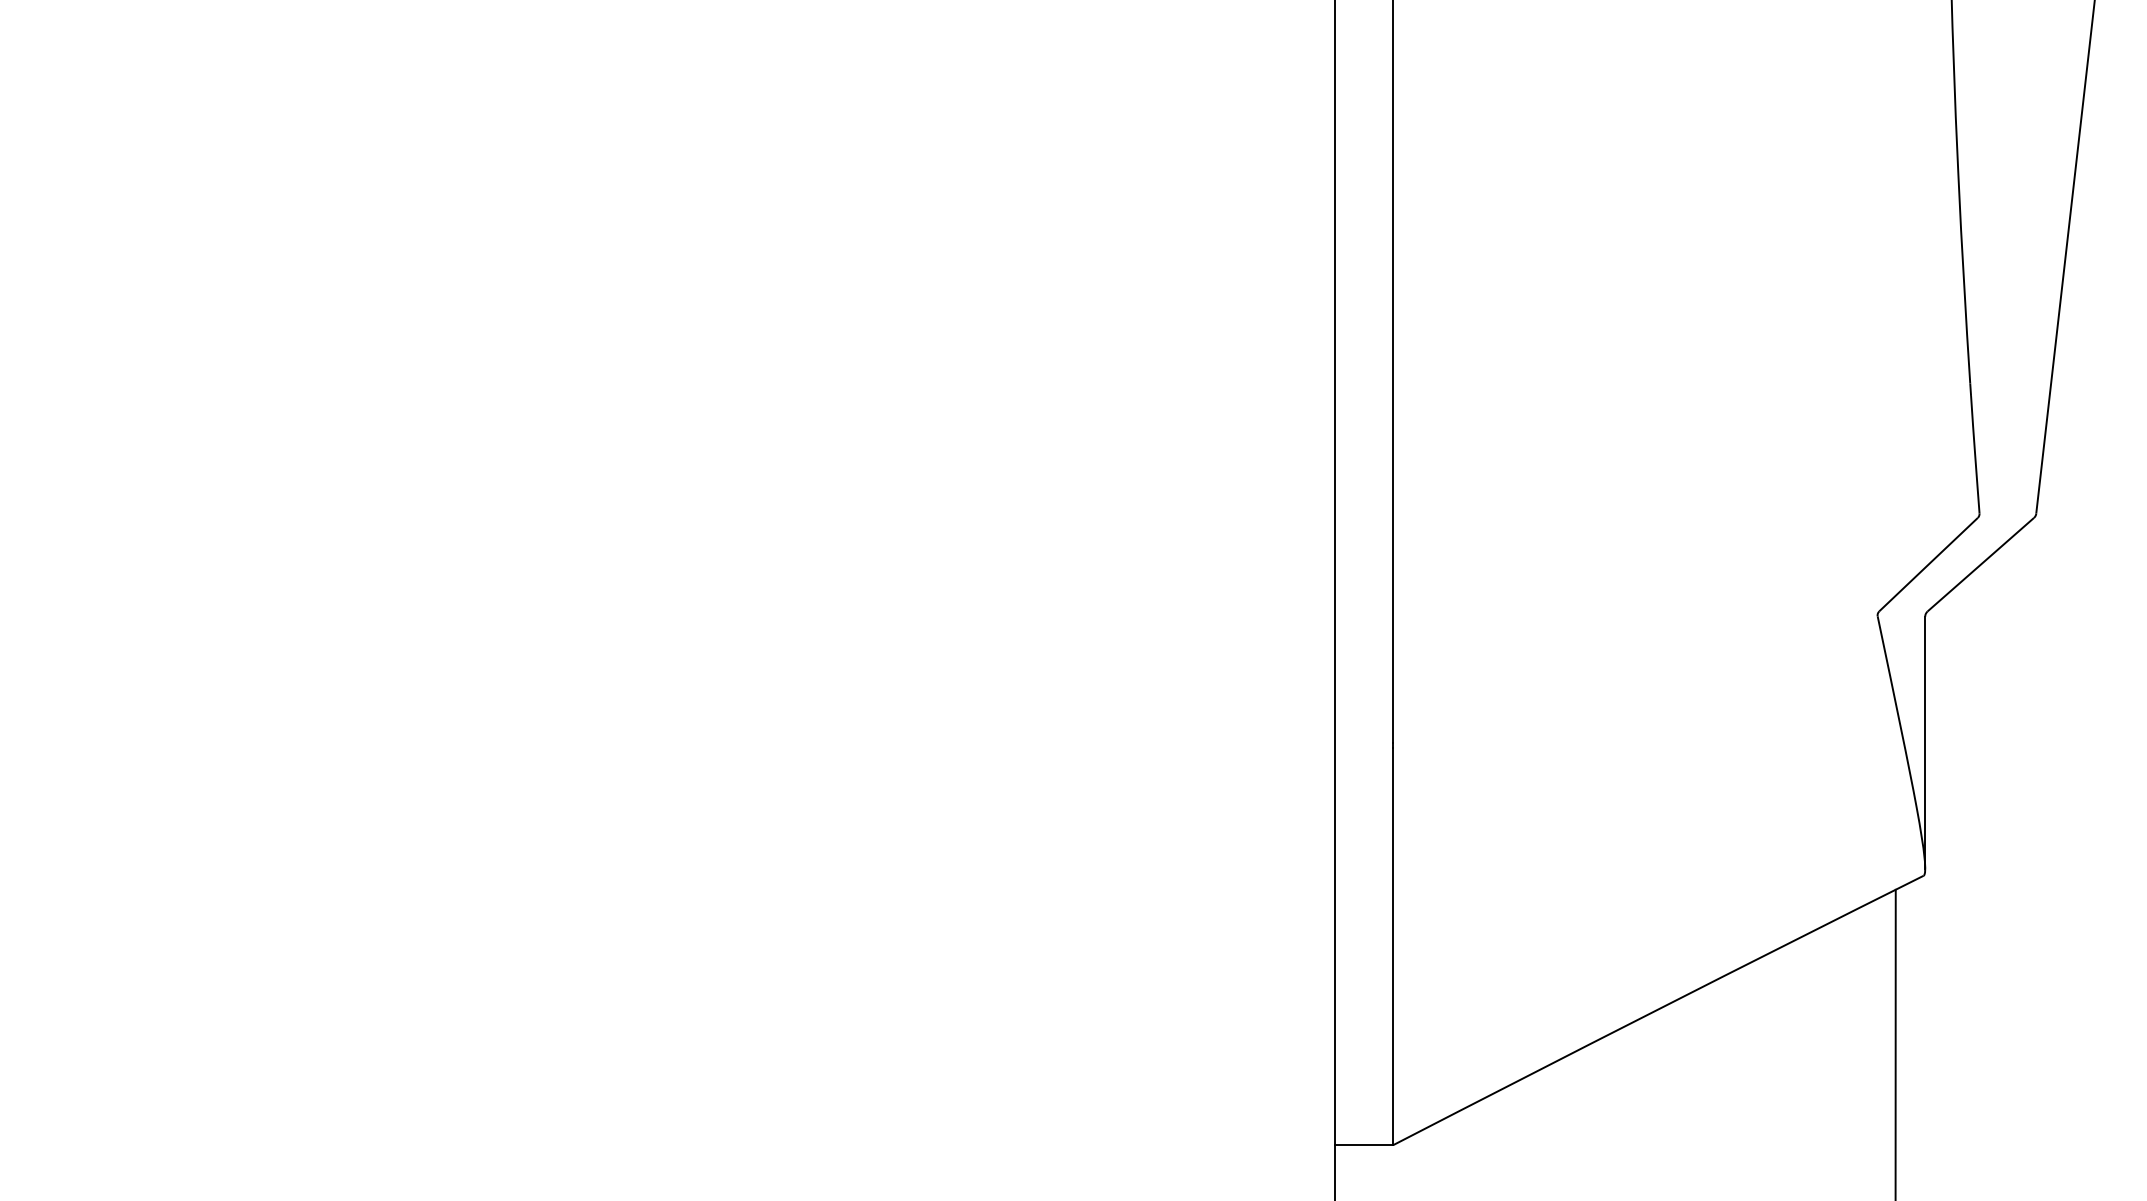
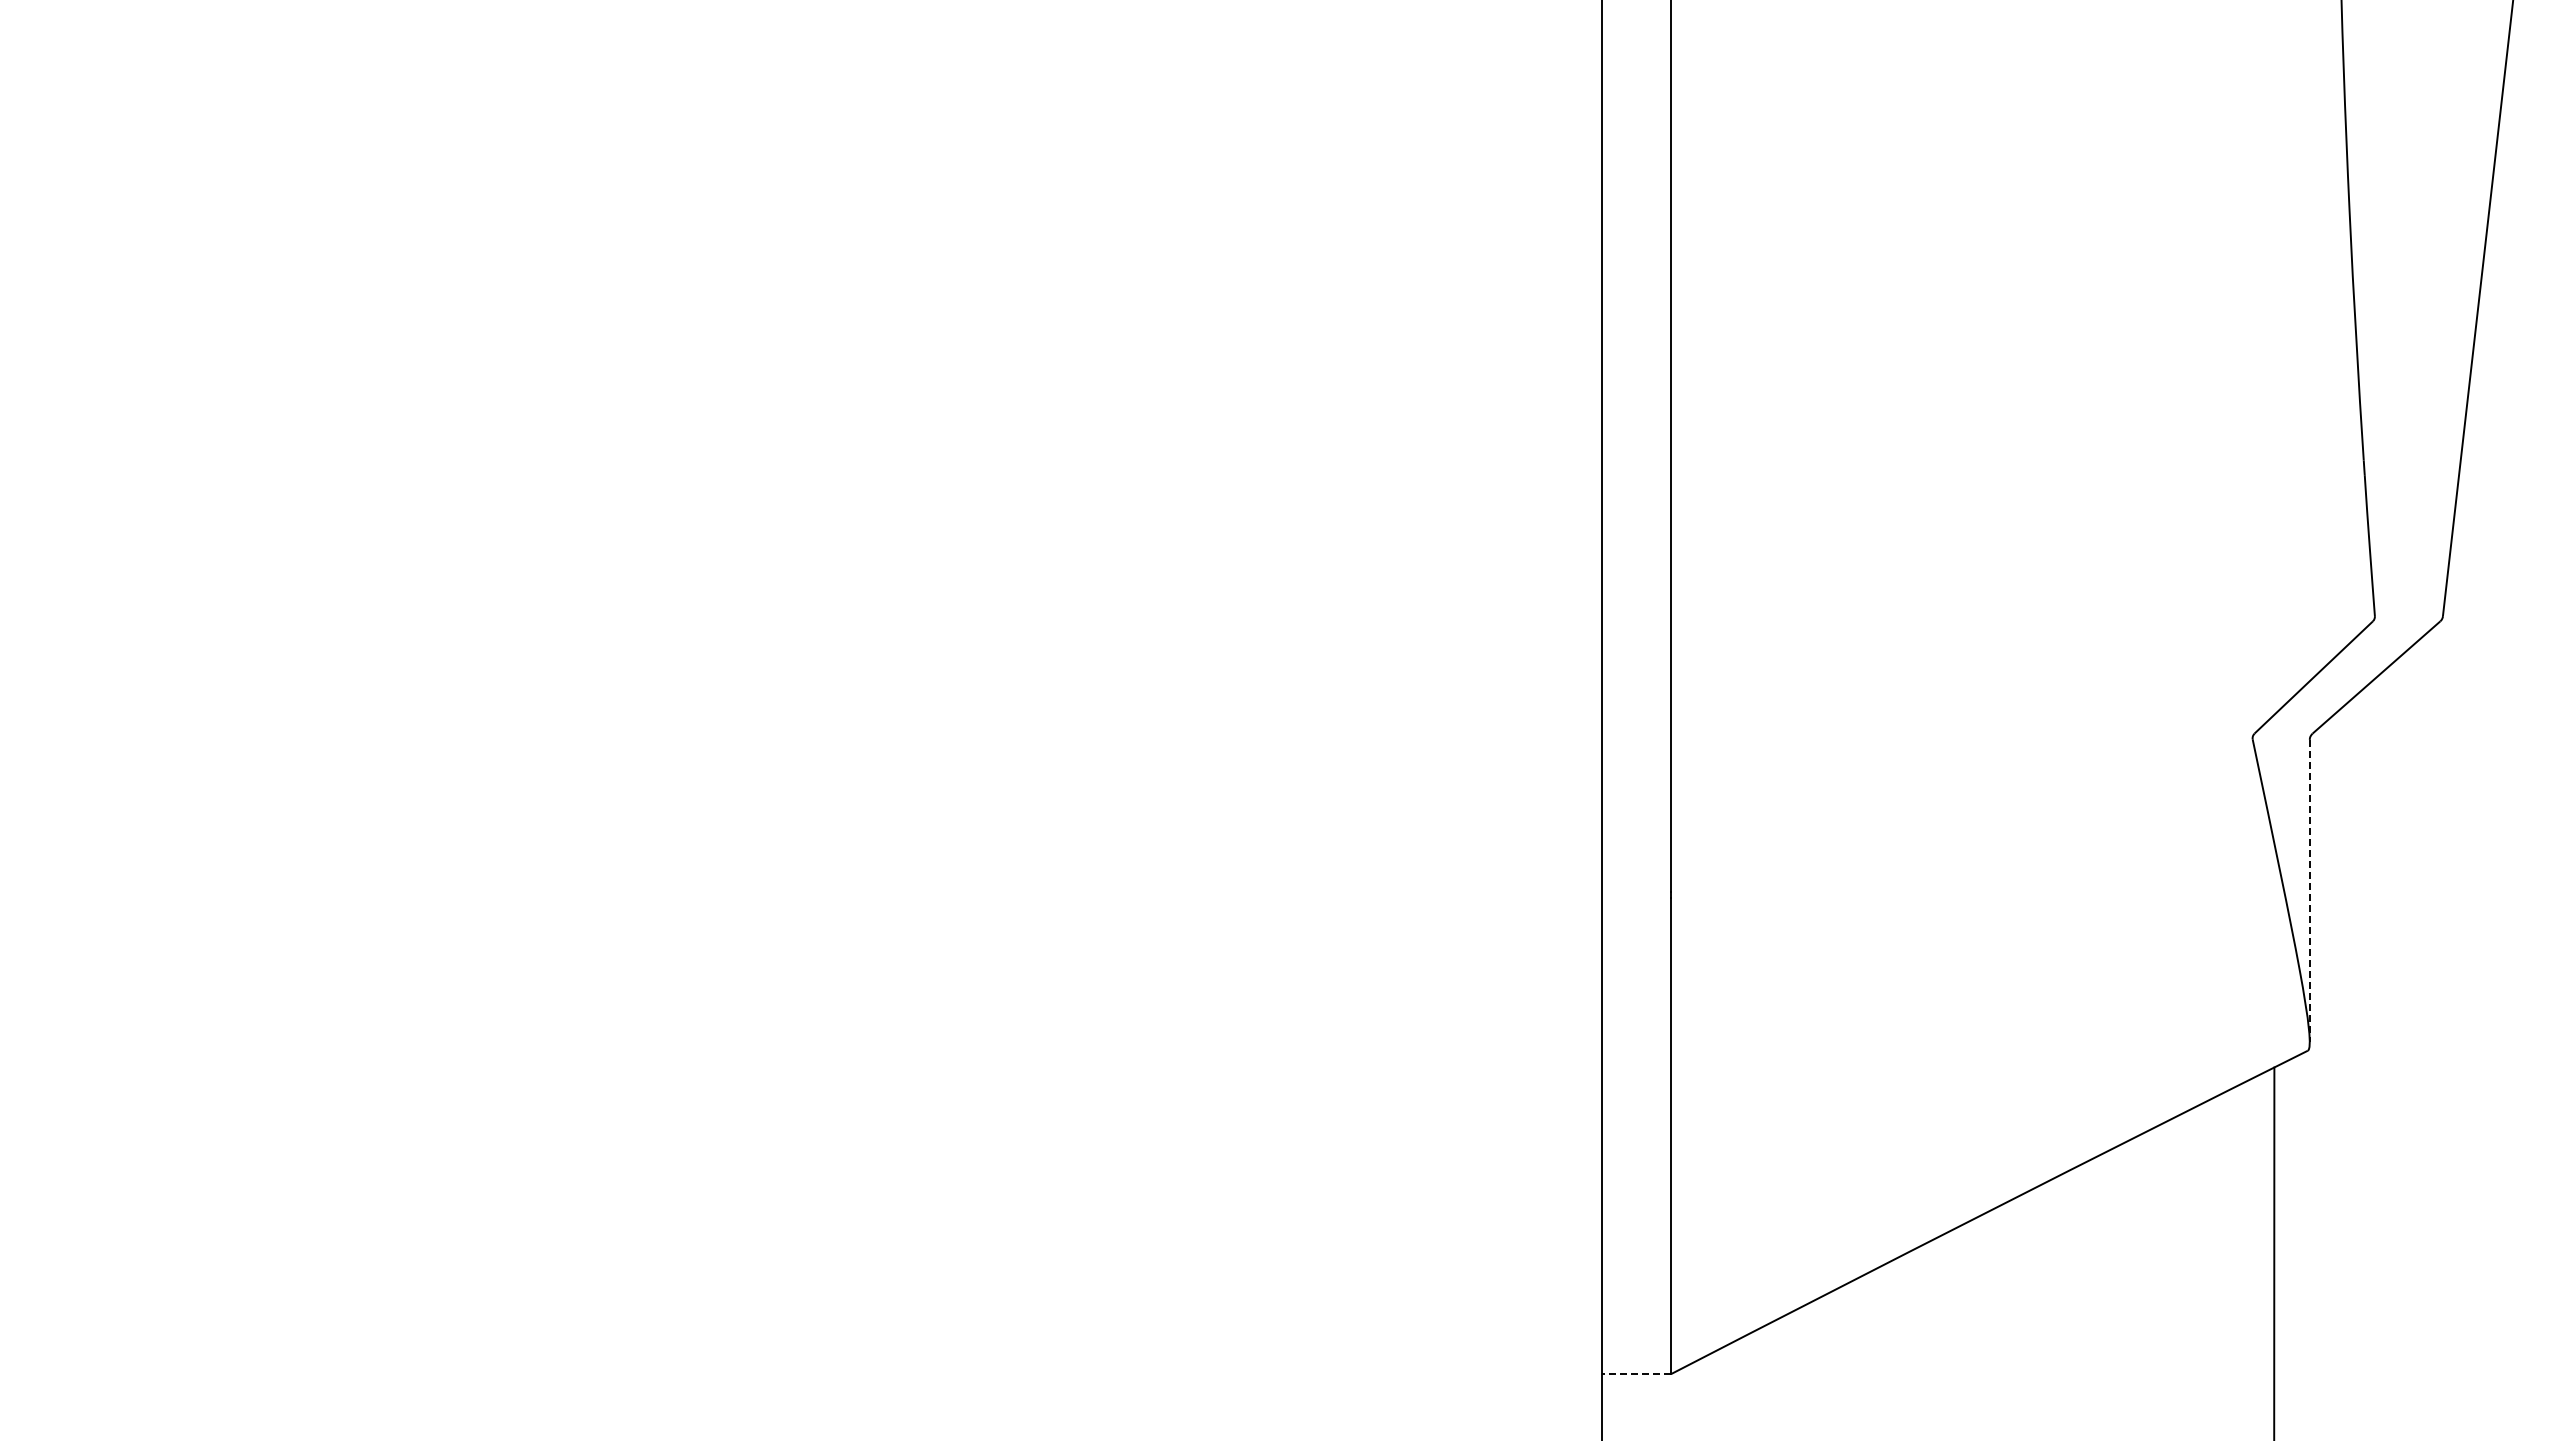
line: (1925, 743) -> (2309, 891), solid -> dashed
line: (1364, 1144) -> (1636, 1373), solid -> dashed

